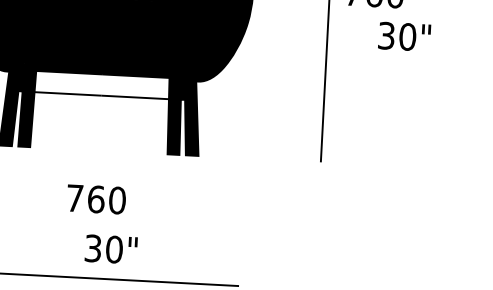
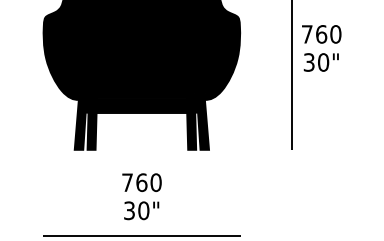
text: (403, 36) -> (320, 62), moved
fill: (101, 84) -> (141, 105), added
text: (111, 249) -> (141, 210), moved

